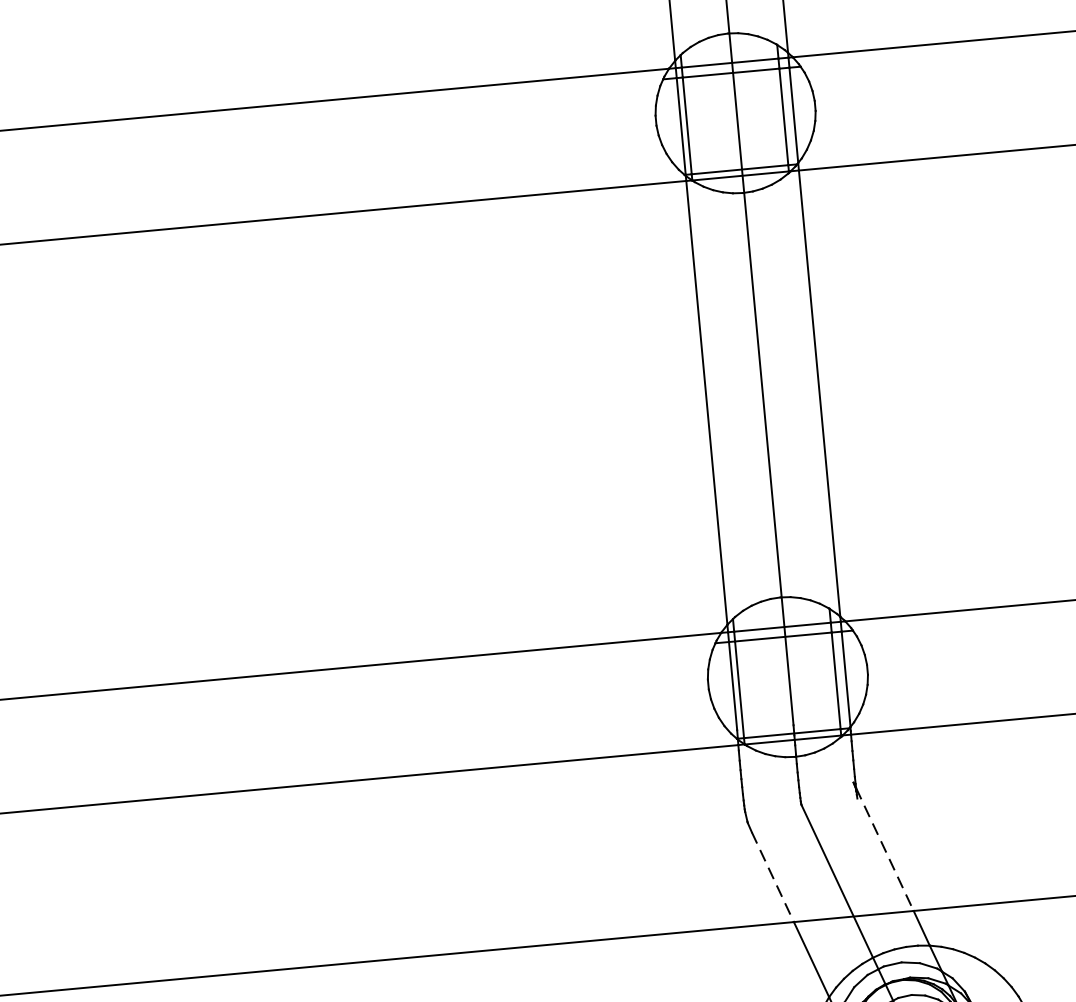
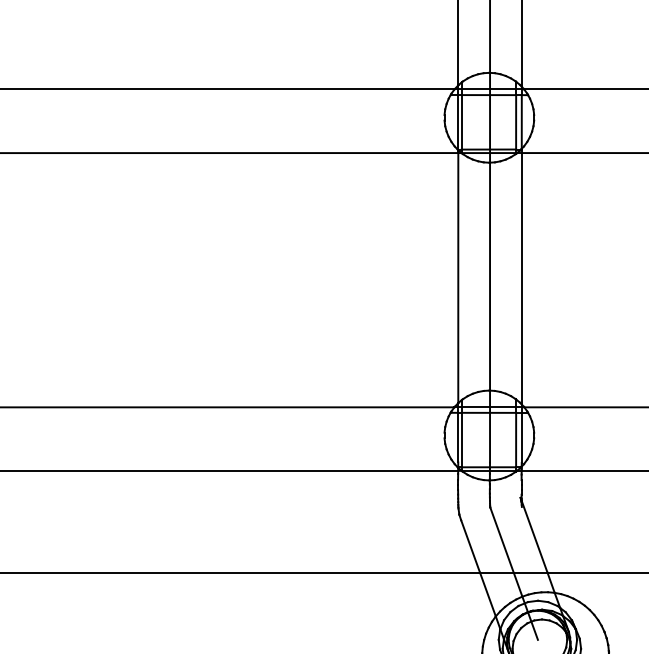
line: (884, 850) -> (534, 537), dashed -> solid
line: (772, 877) -> (470, 546), dashed -> solid

